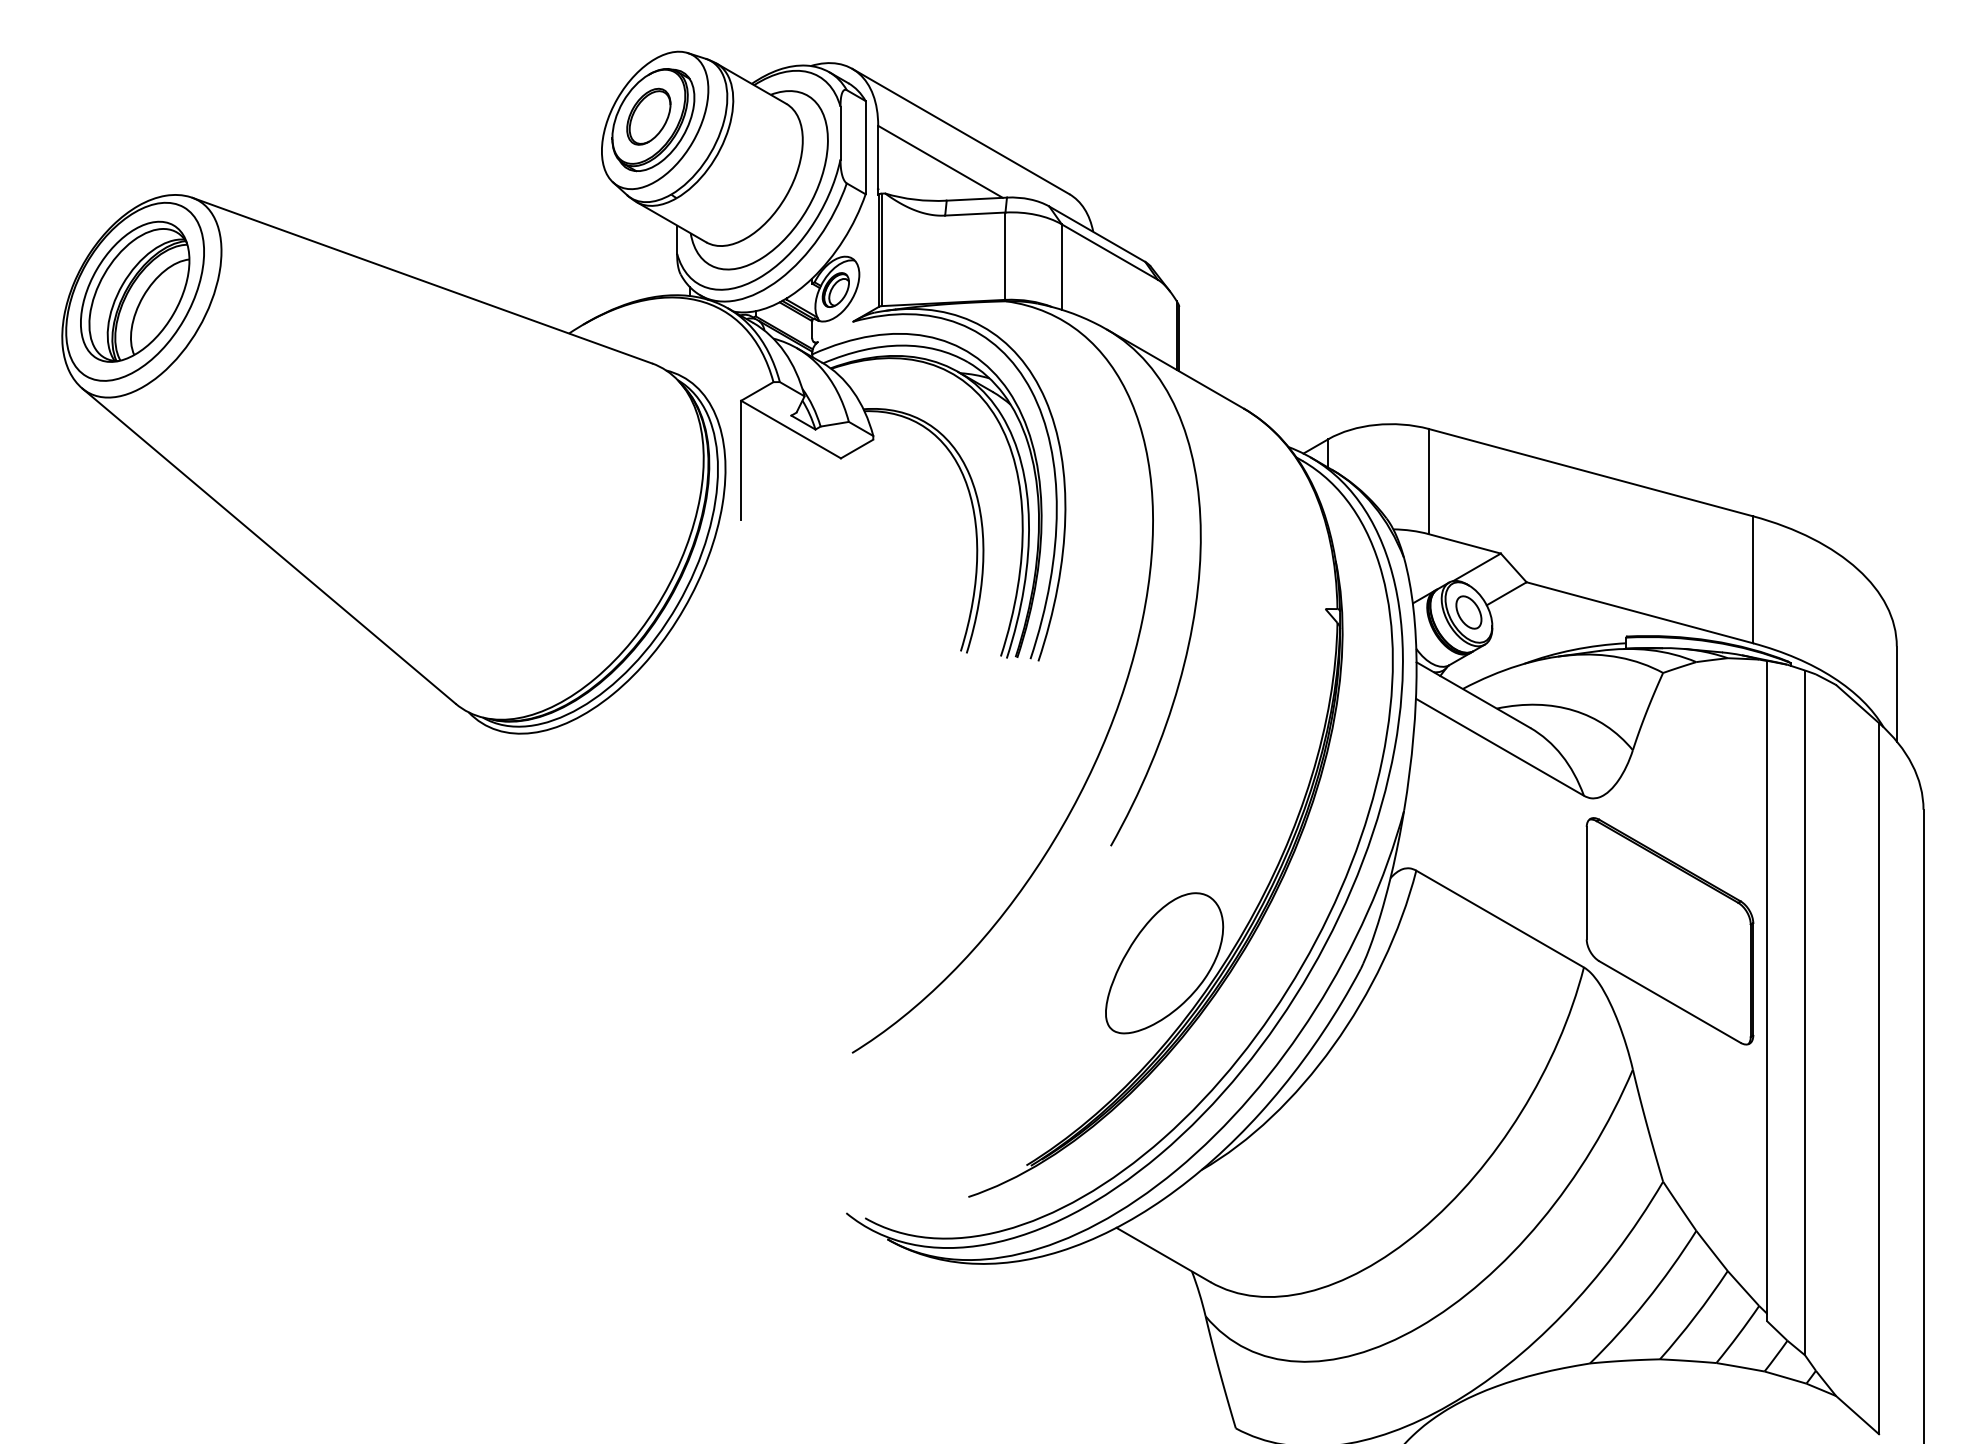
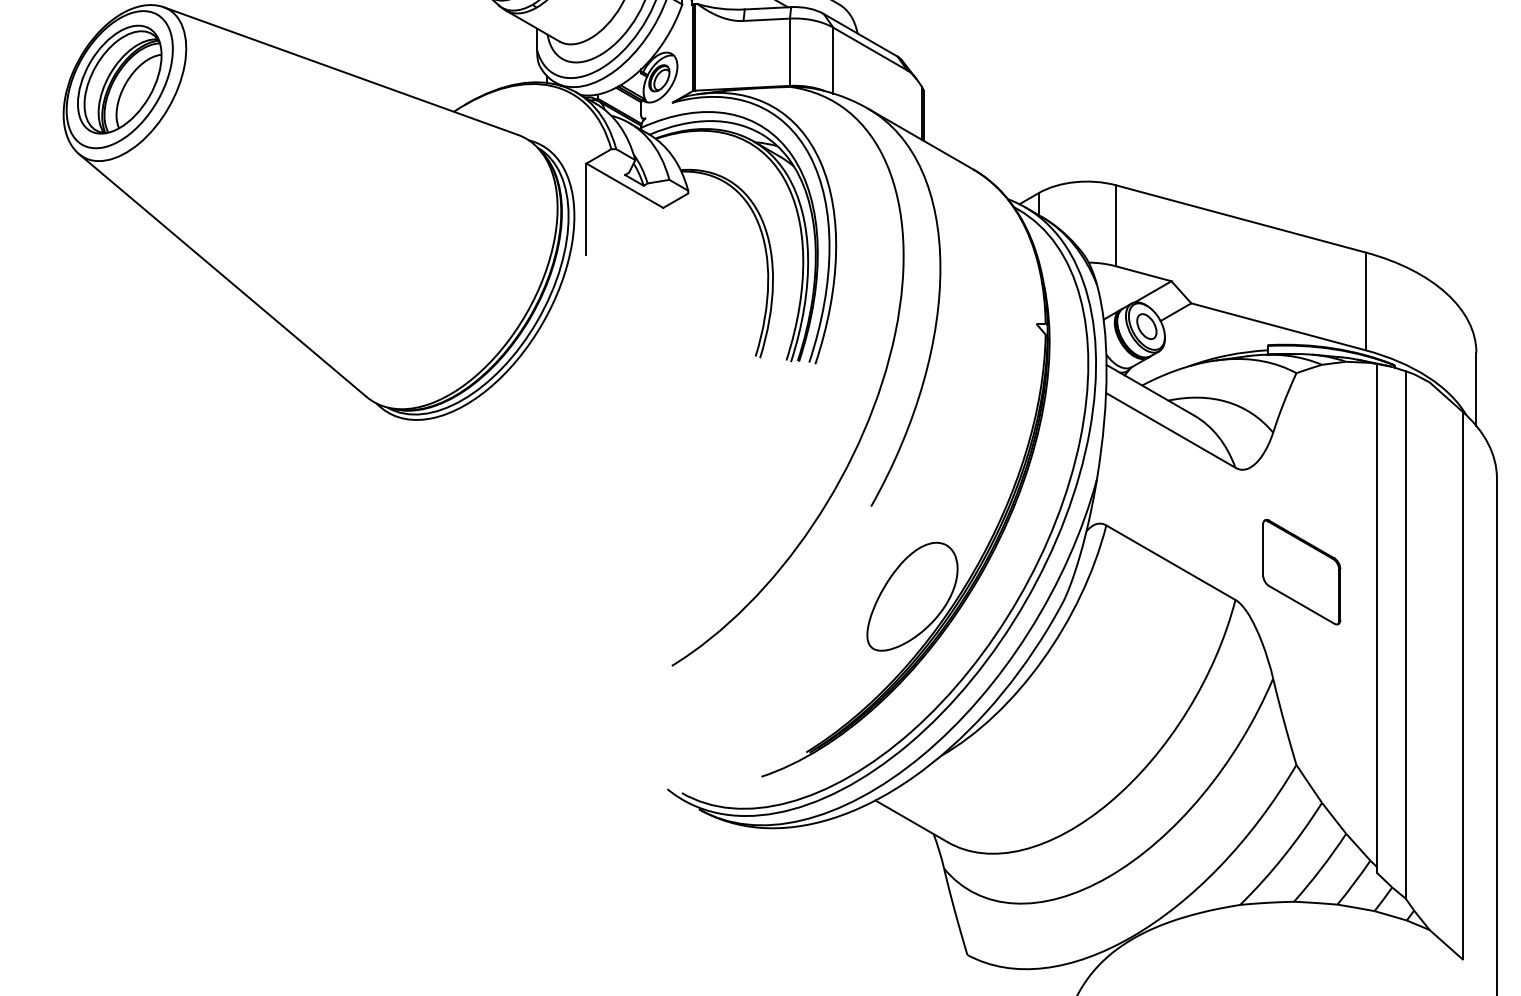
part: (1669, 931) -> (1301, 572), size x0.6

